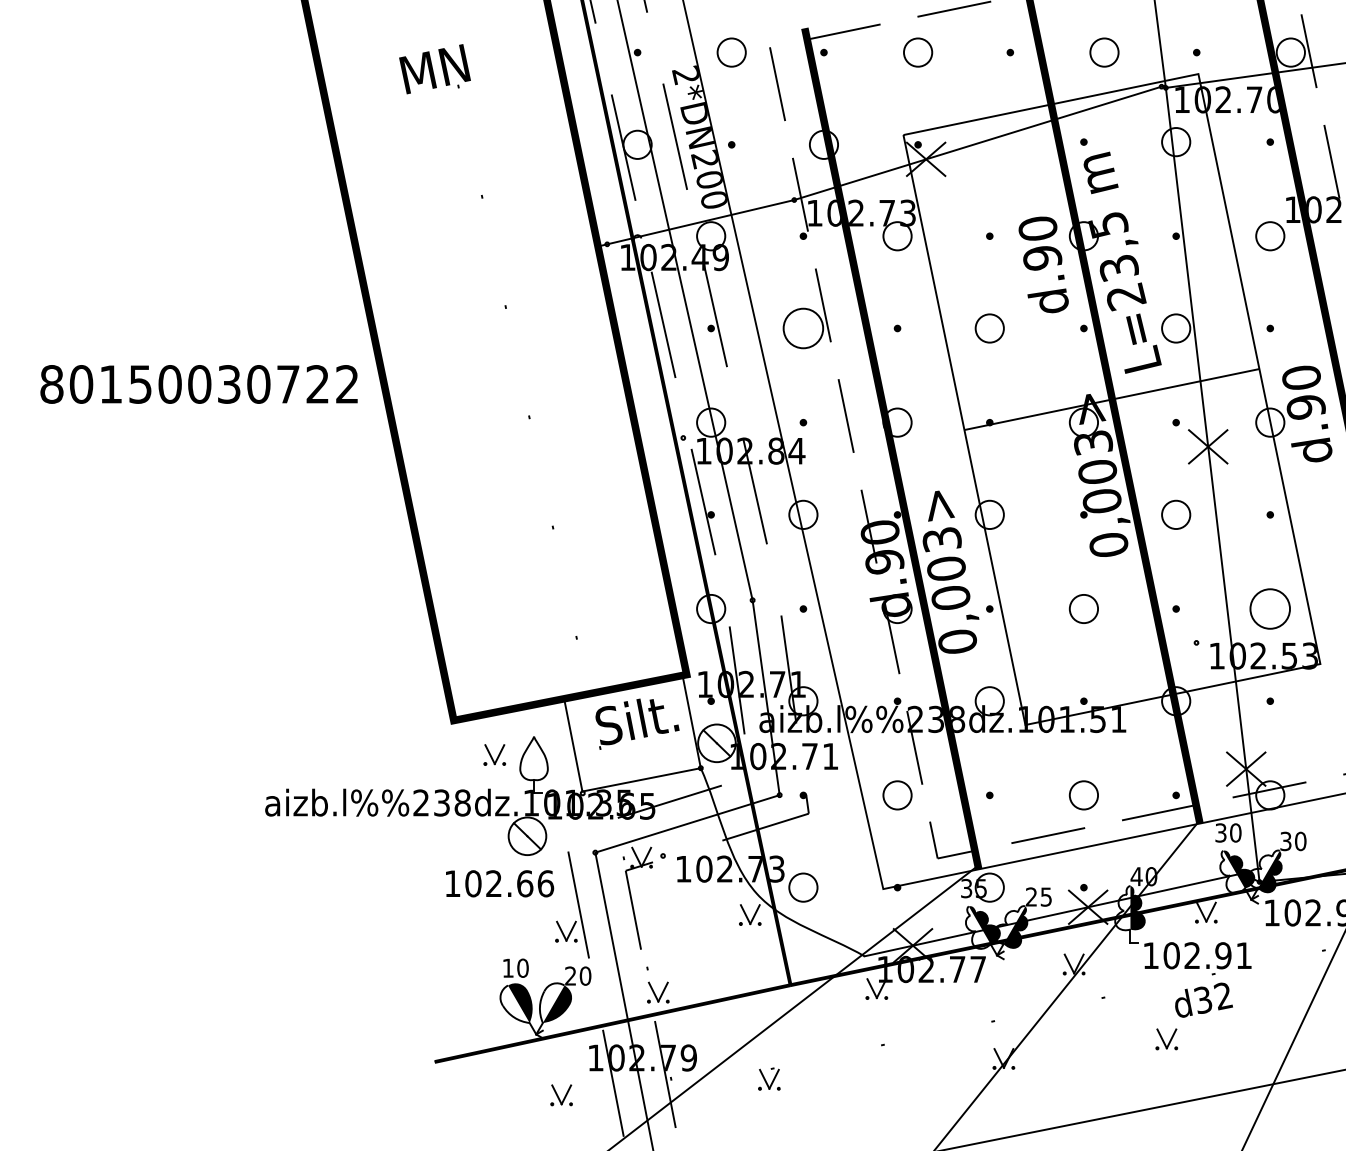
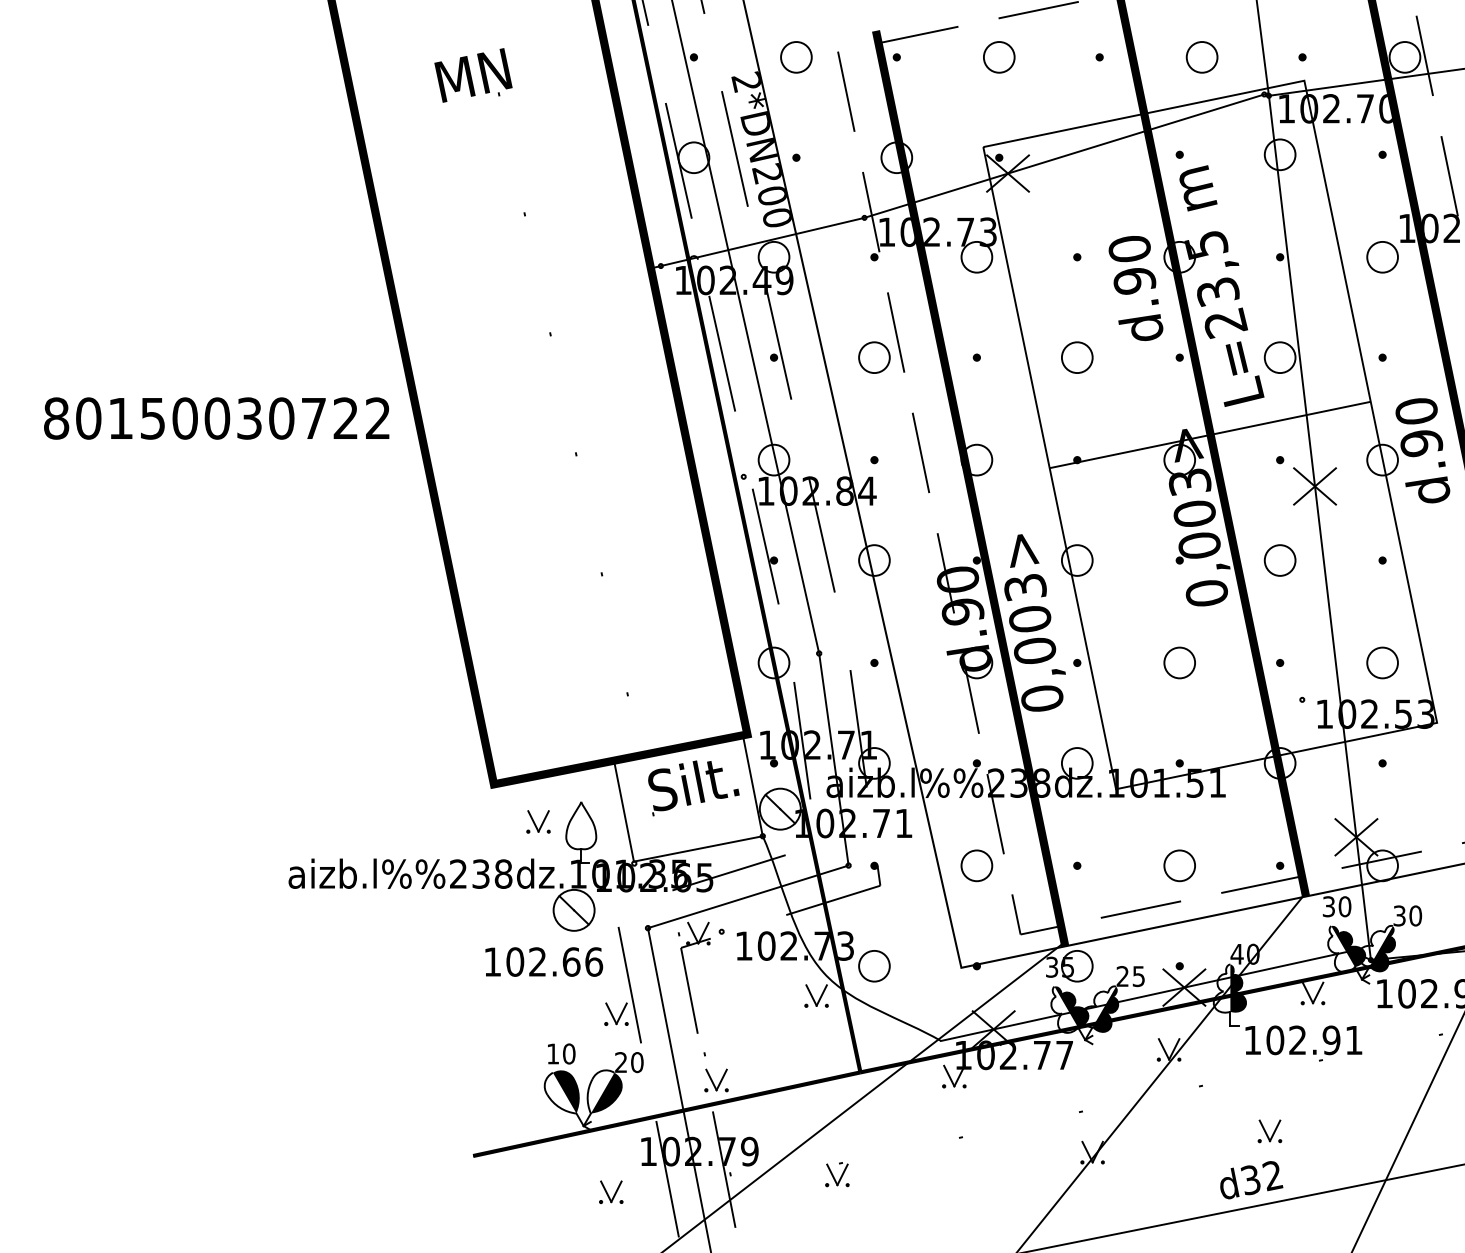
circle: (803, 328) -> (874, 357), size x0.71
circle: (1270, 608) -> (1382, 662), size x0.71
text: (1203, 999) -> (1251, 1179), moved

